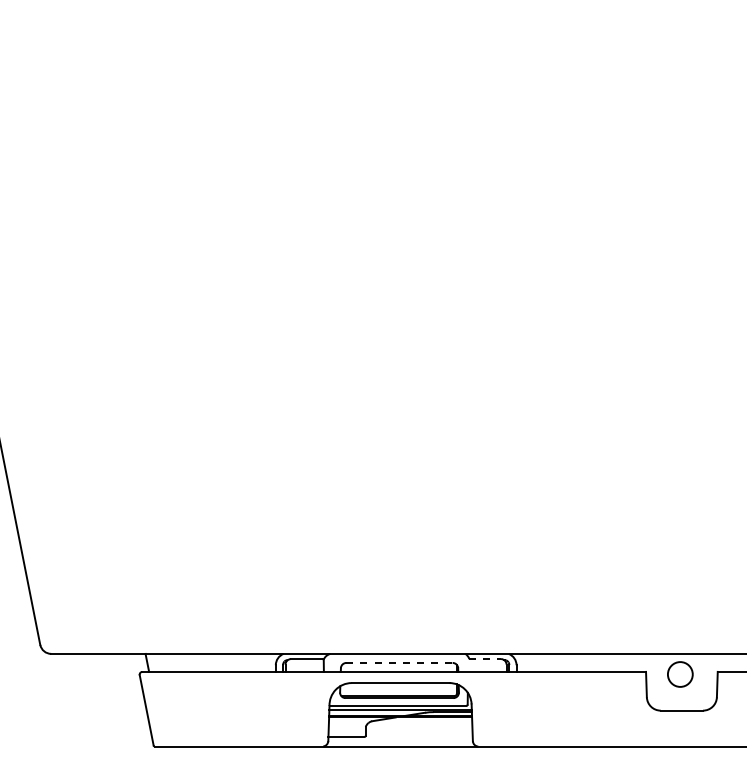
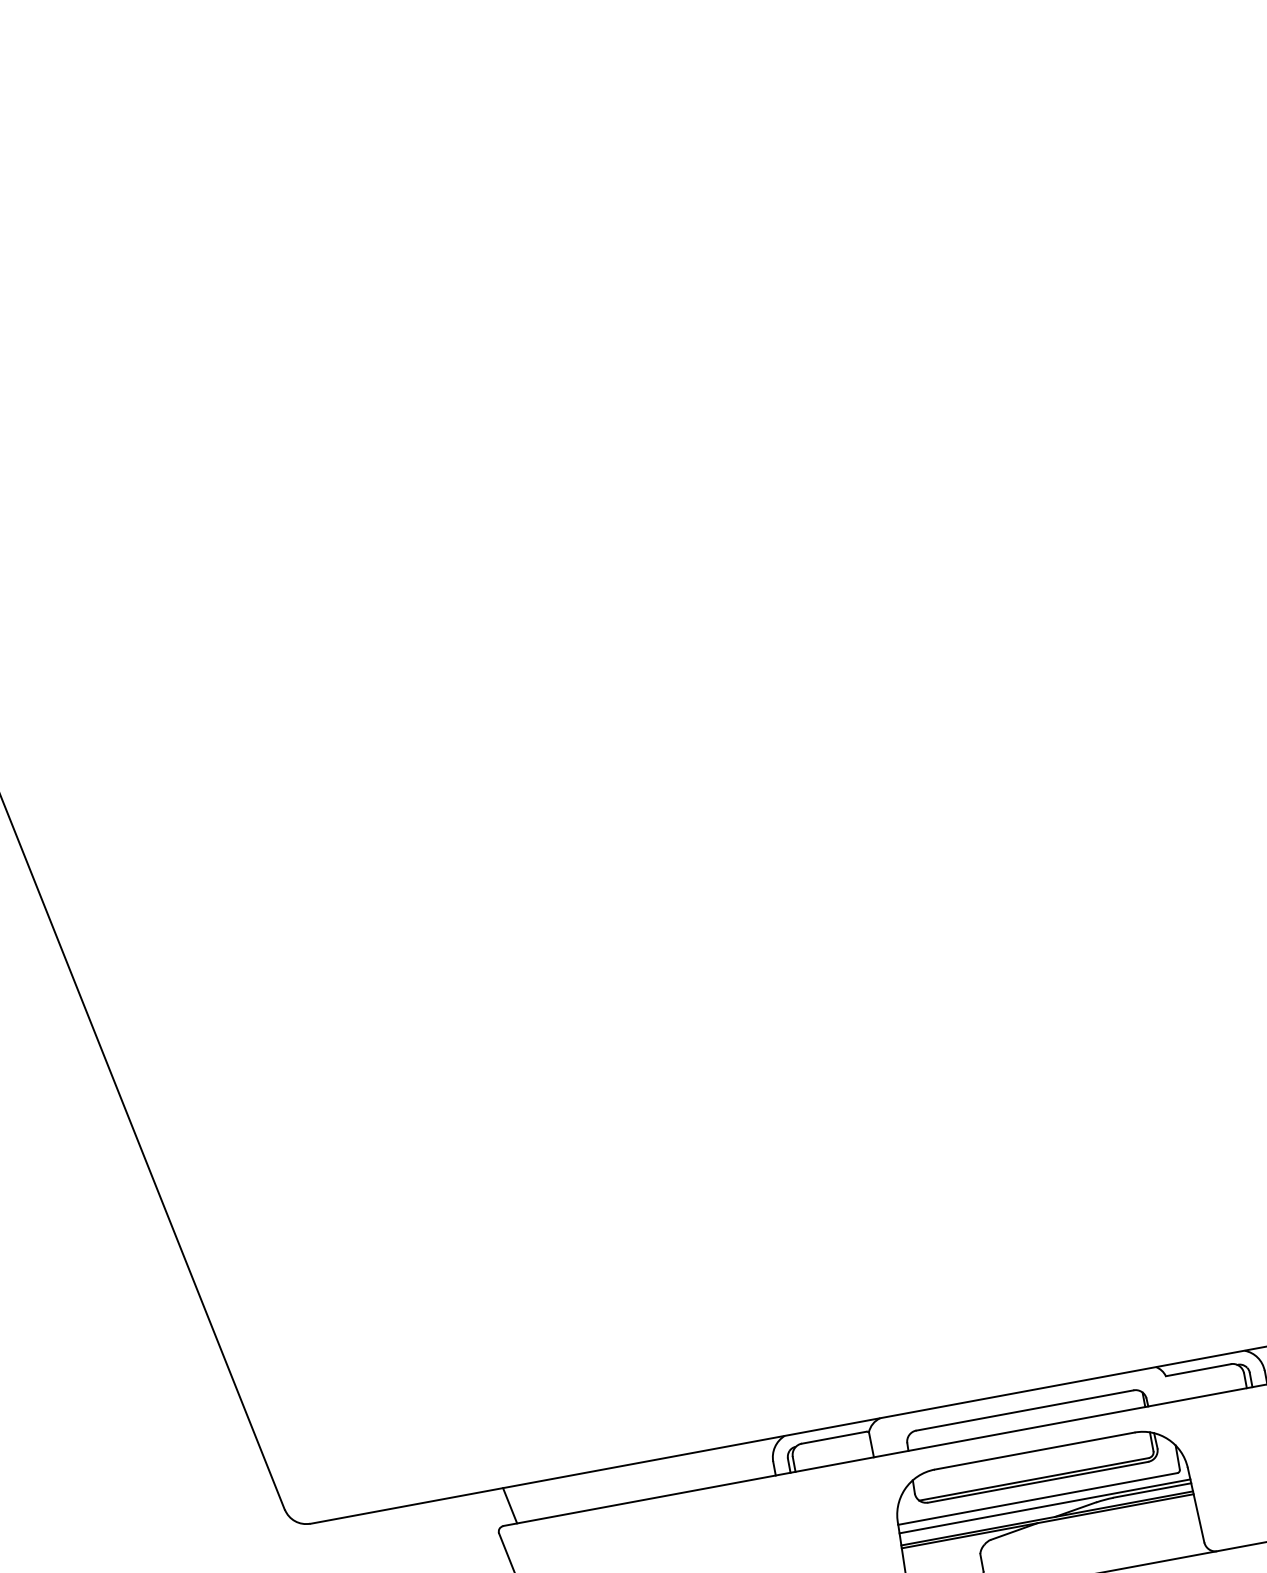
line: (485, 659) -> (1199, 1370), dashed -> solid
line: (400, 662) -> (1026, 1409), dashed -> solid

